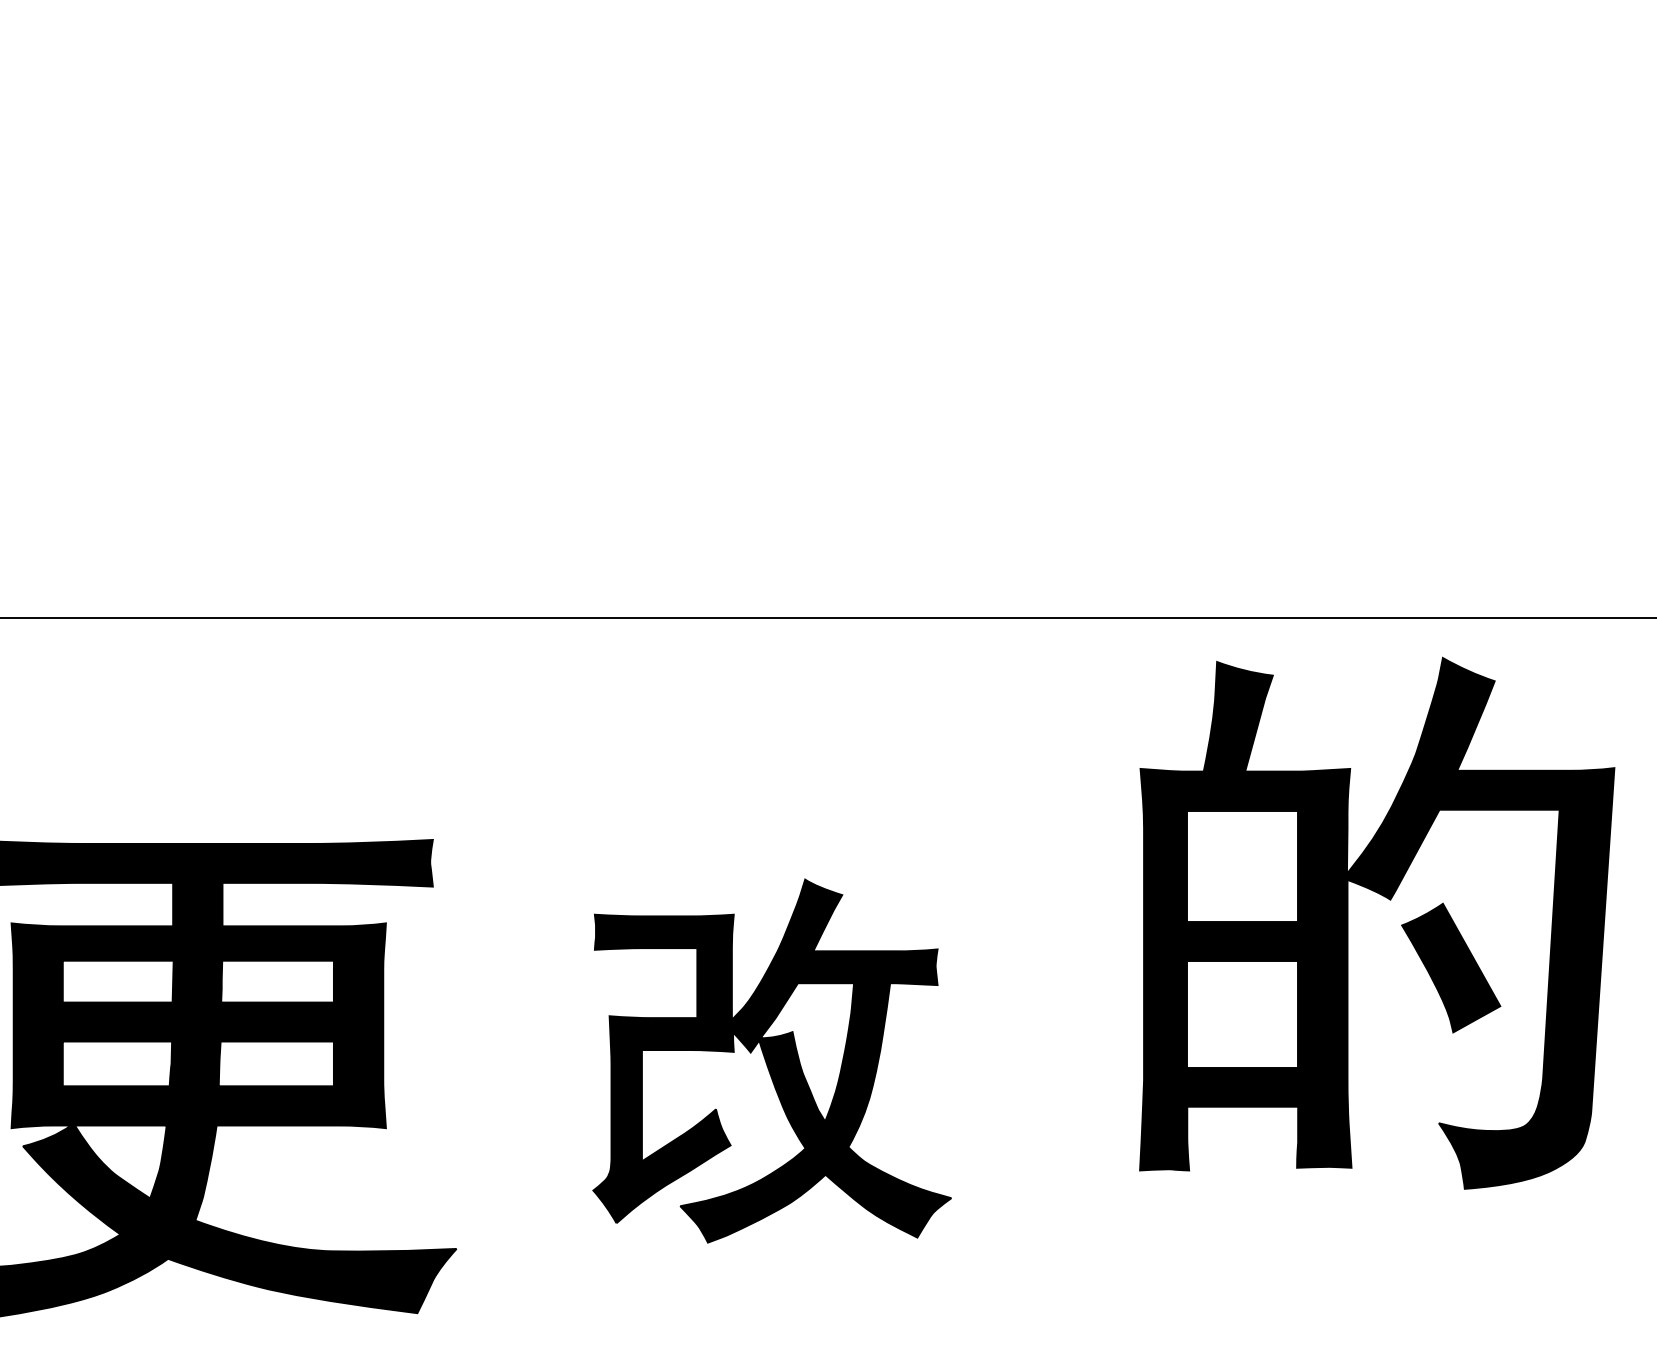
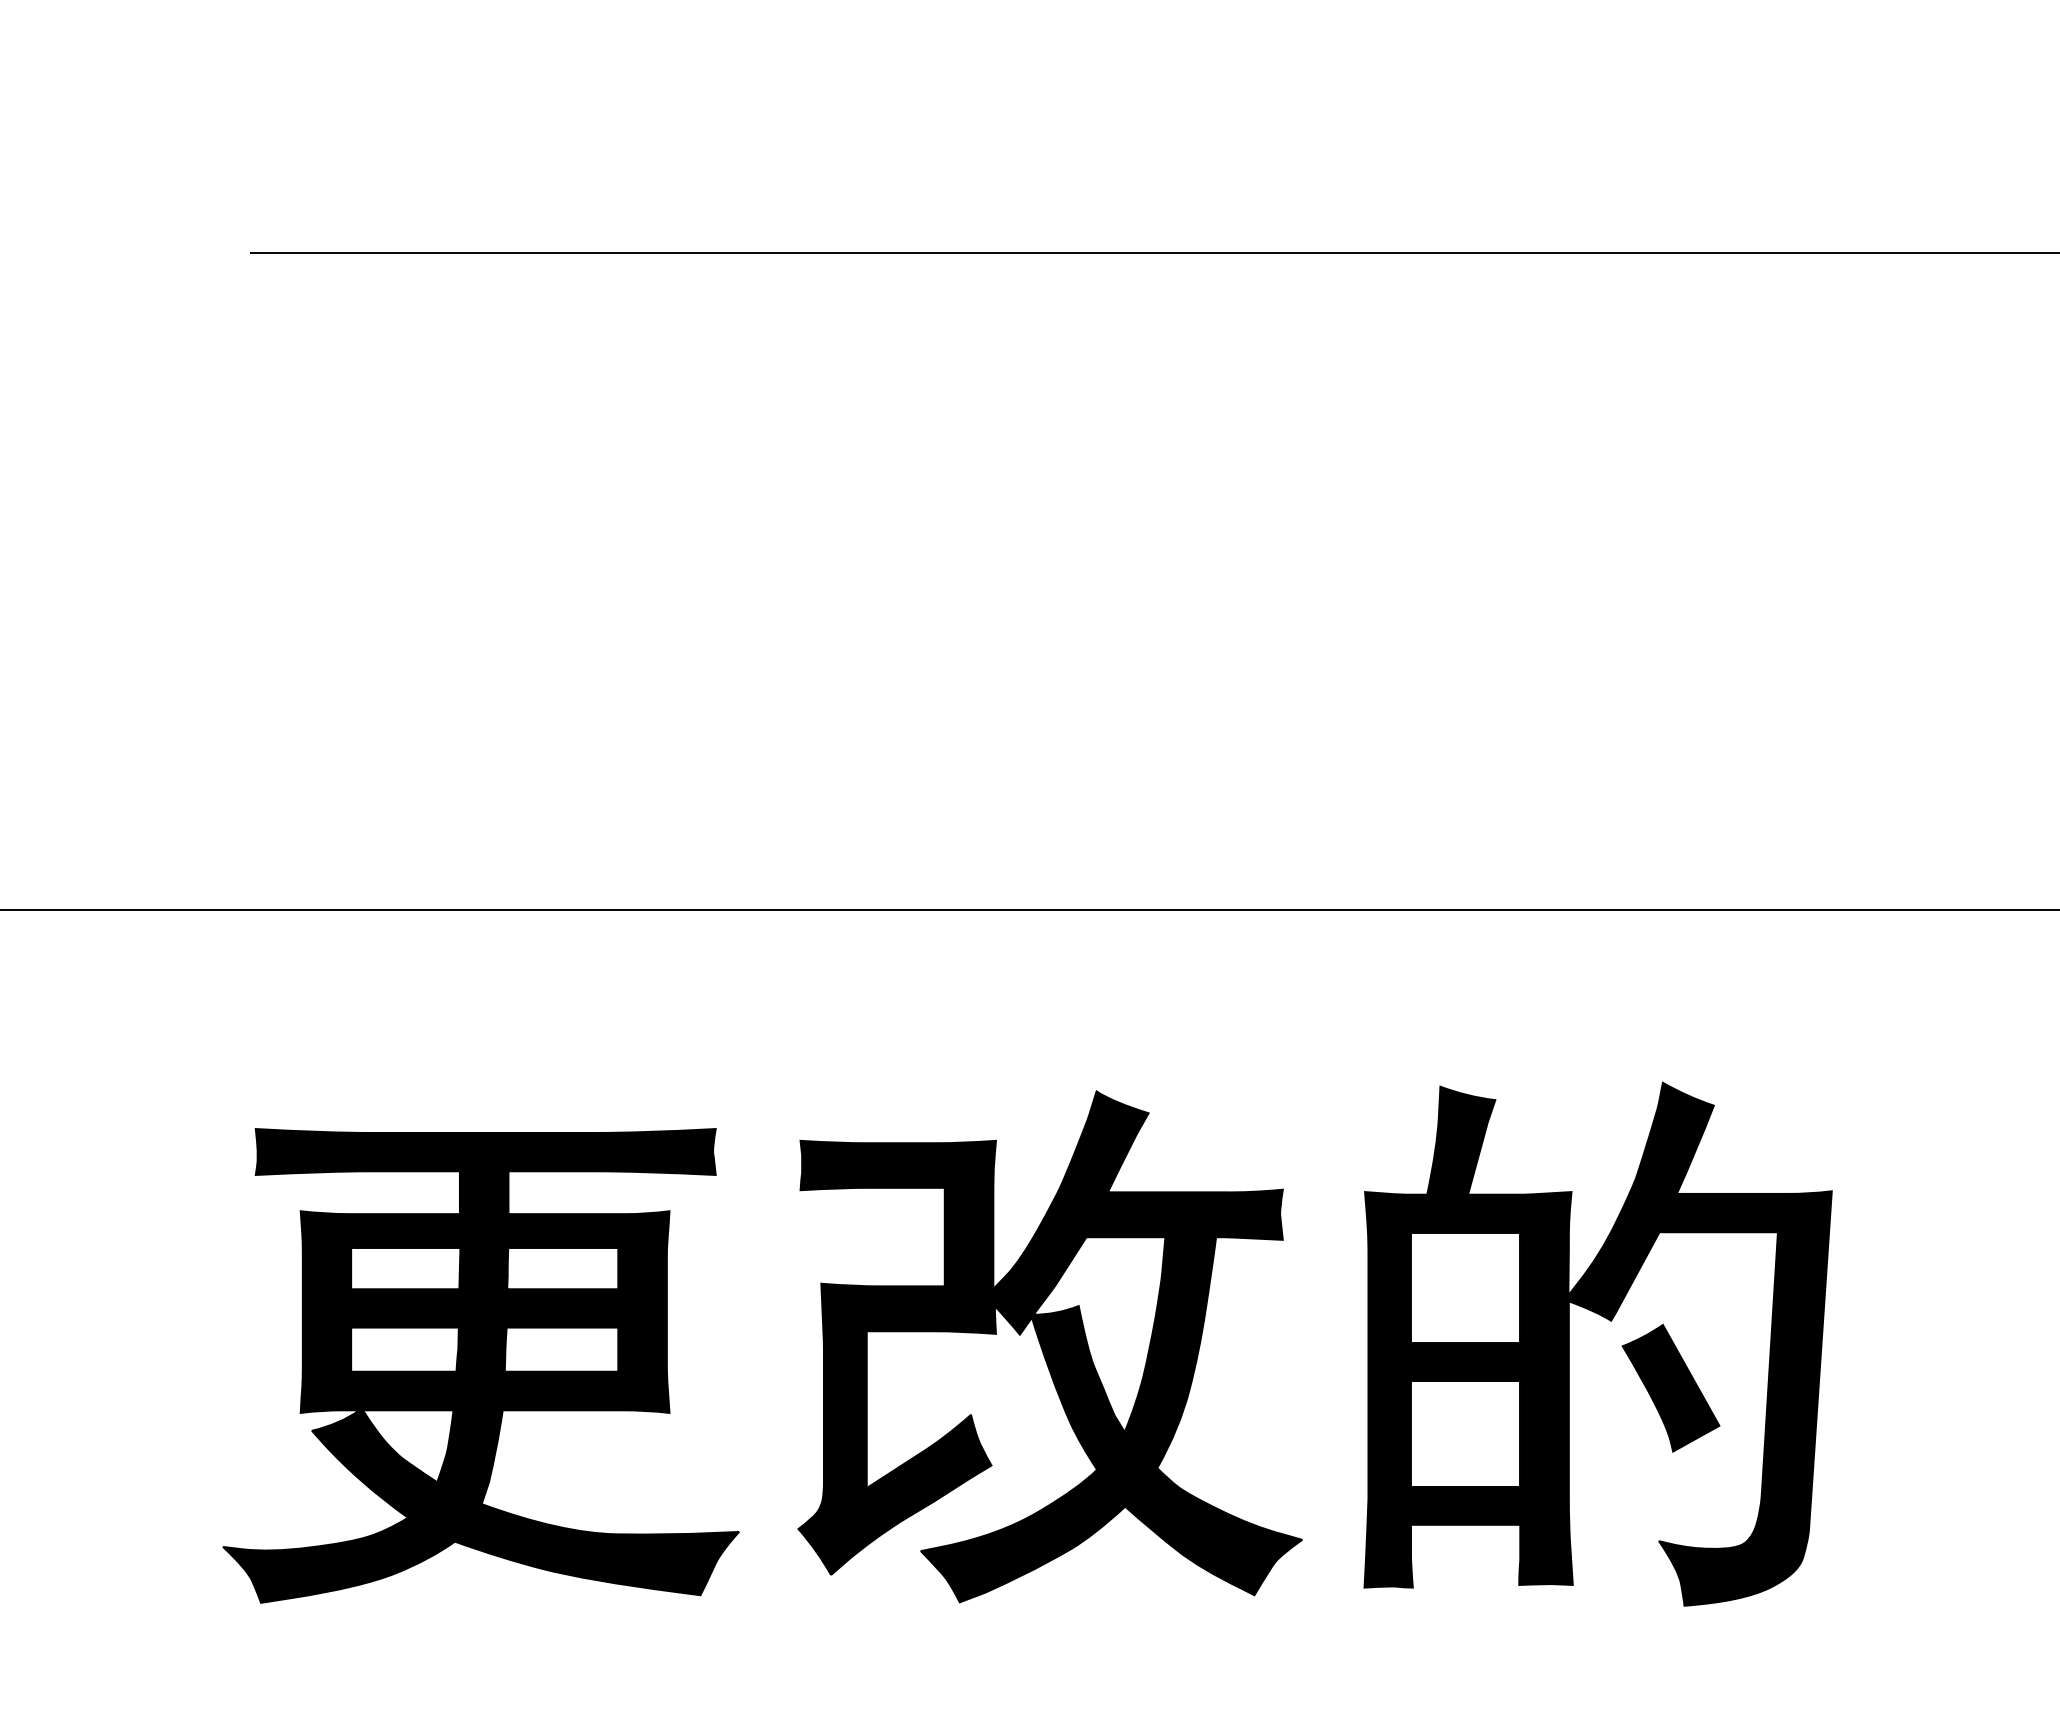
part: (1400, 924) -> (1621, 1345), moved
part: (771, 1060) -> (1049, 1346), size x1.43

